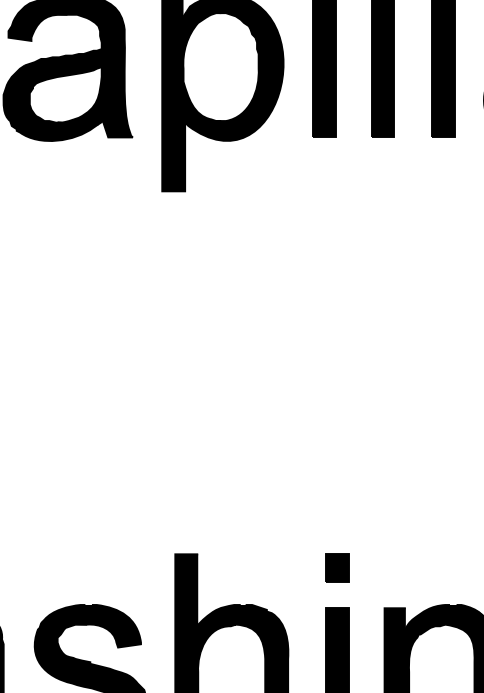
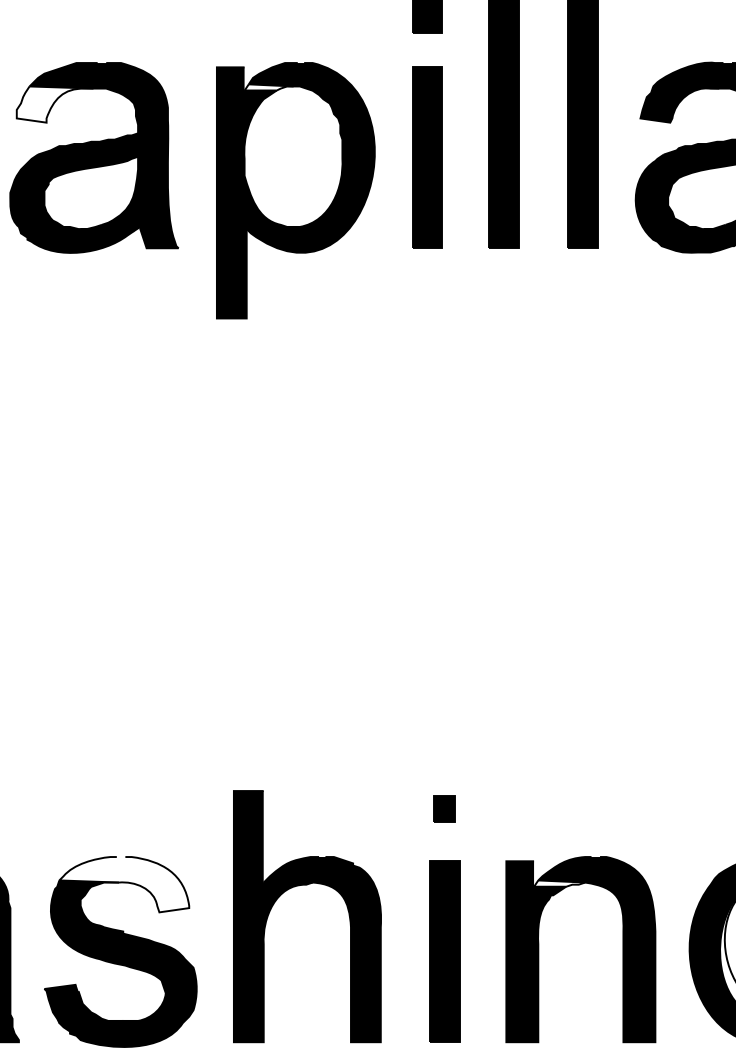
fill: (201, 13) -> (268, 87), removed
fill: (37, 26) -> (54, 104), removed
part: (337, 567) -> (444, 808), size x0.7
fill: (425, 625) -> (559, 883), removed
fill: (91, 626) -> (124, 884), removed

